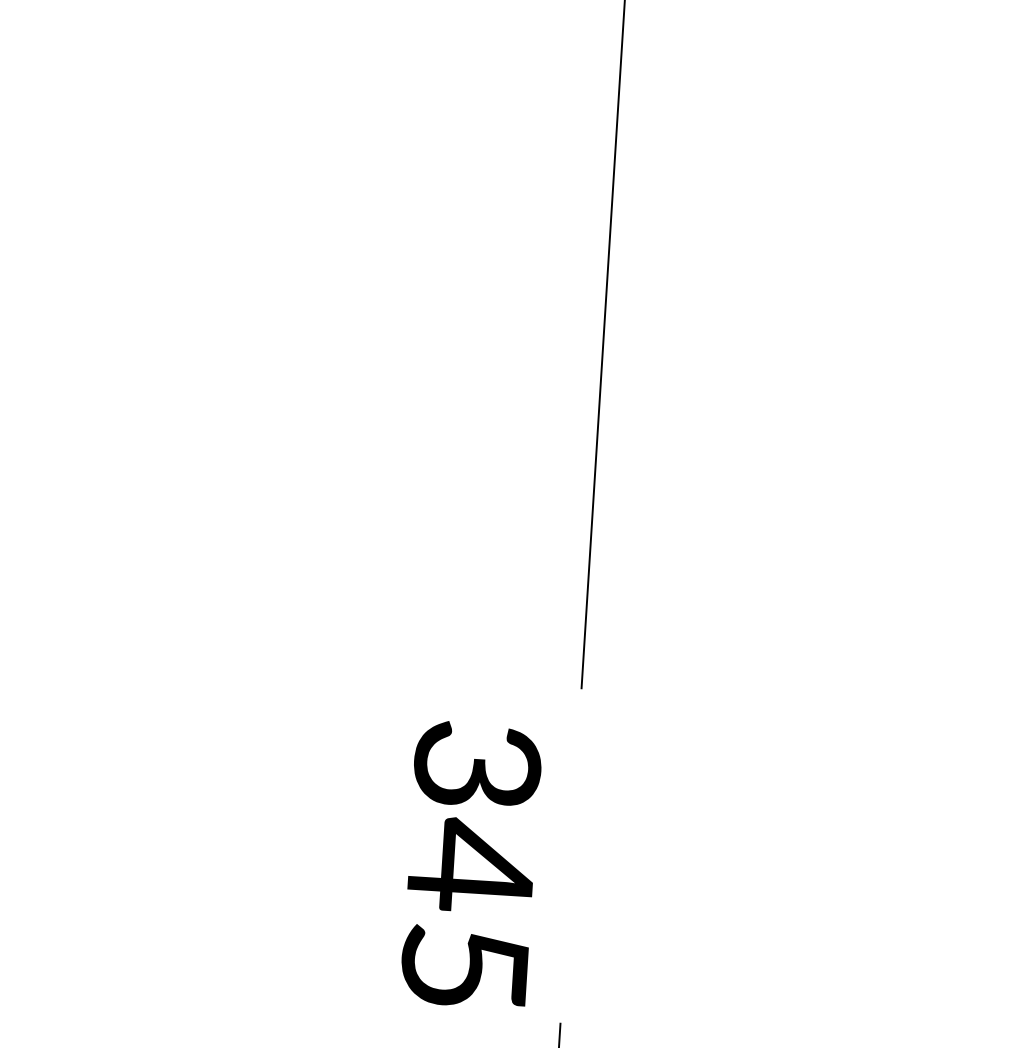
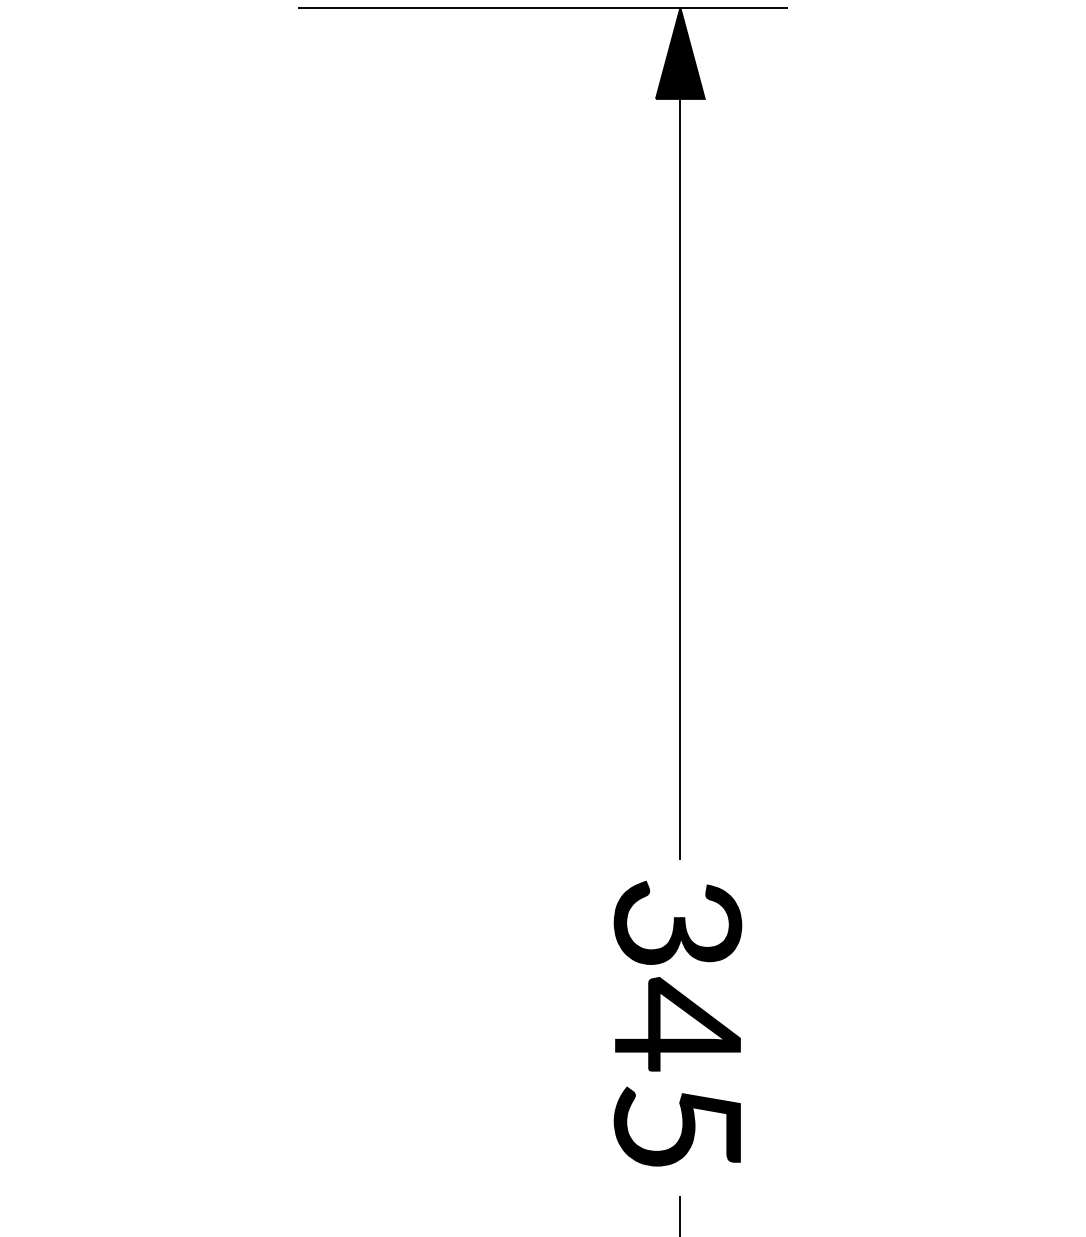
text: (471, 864) -> (677, 1023), moved

